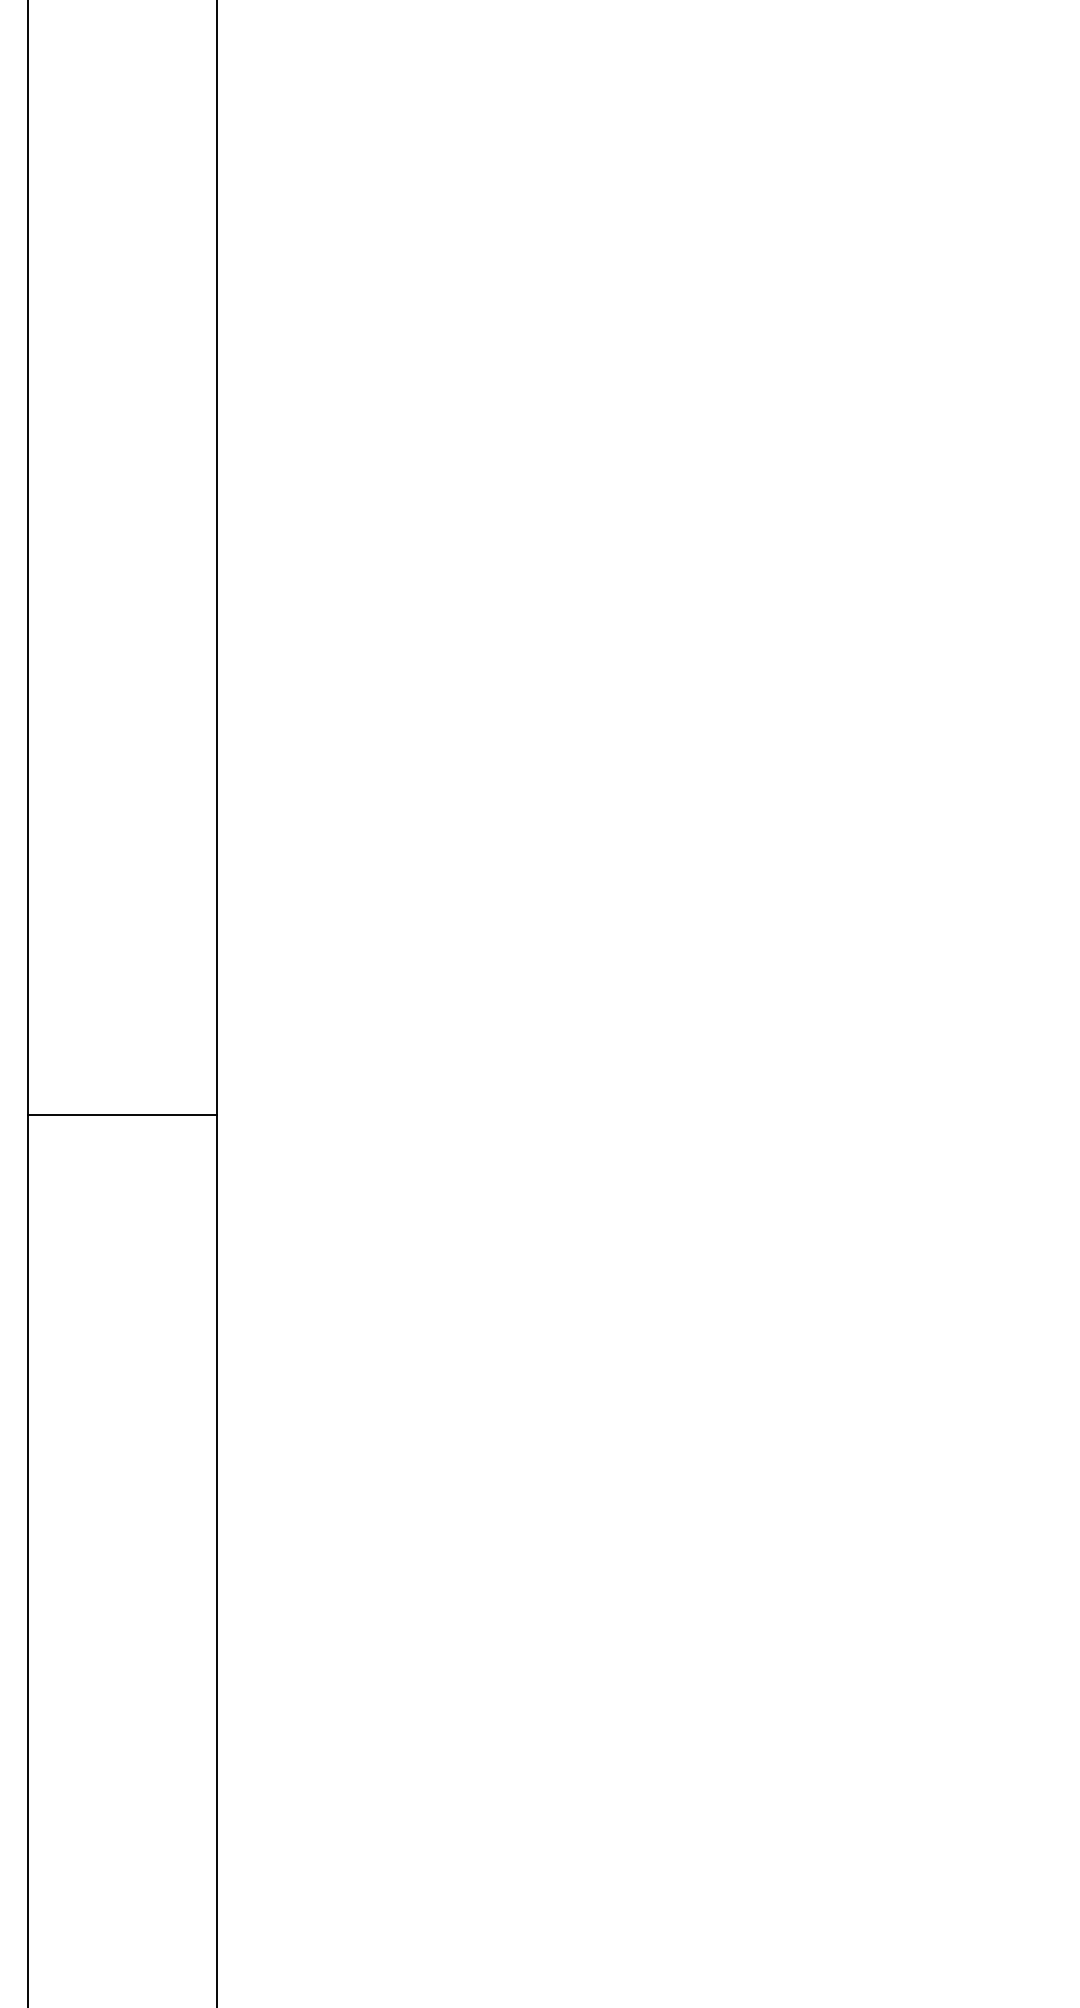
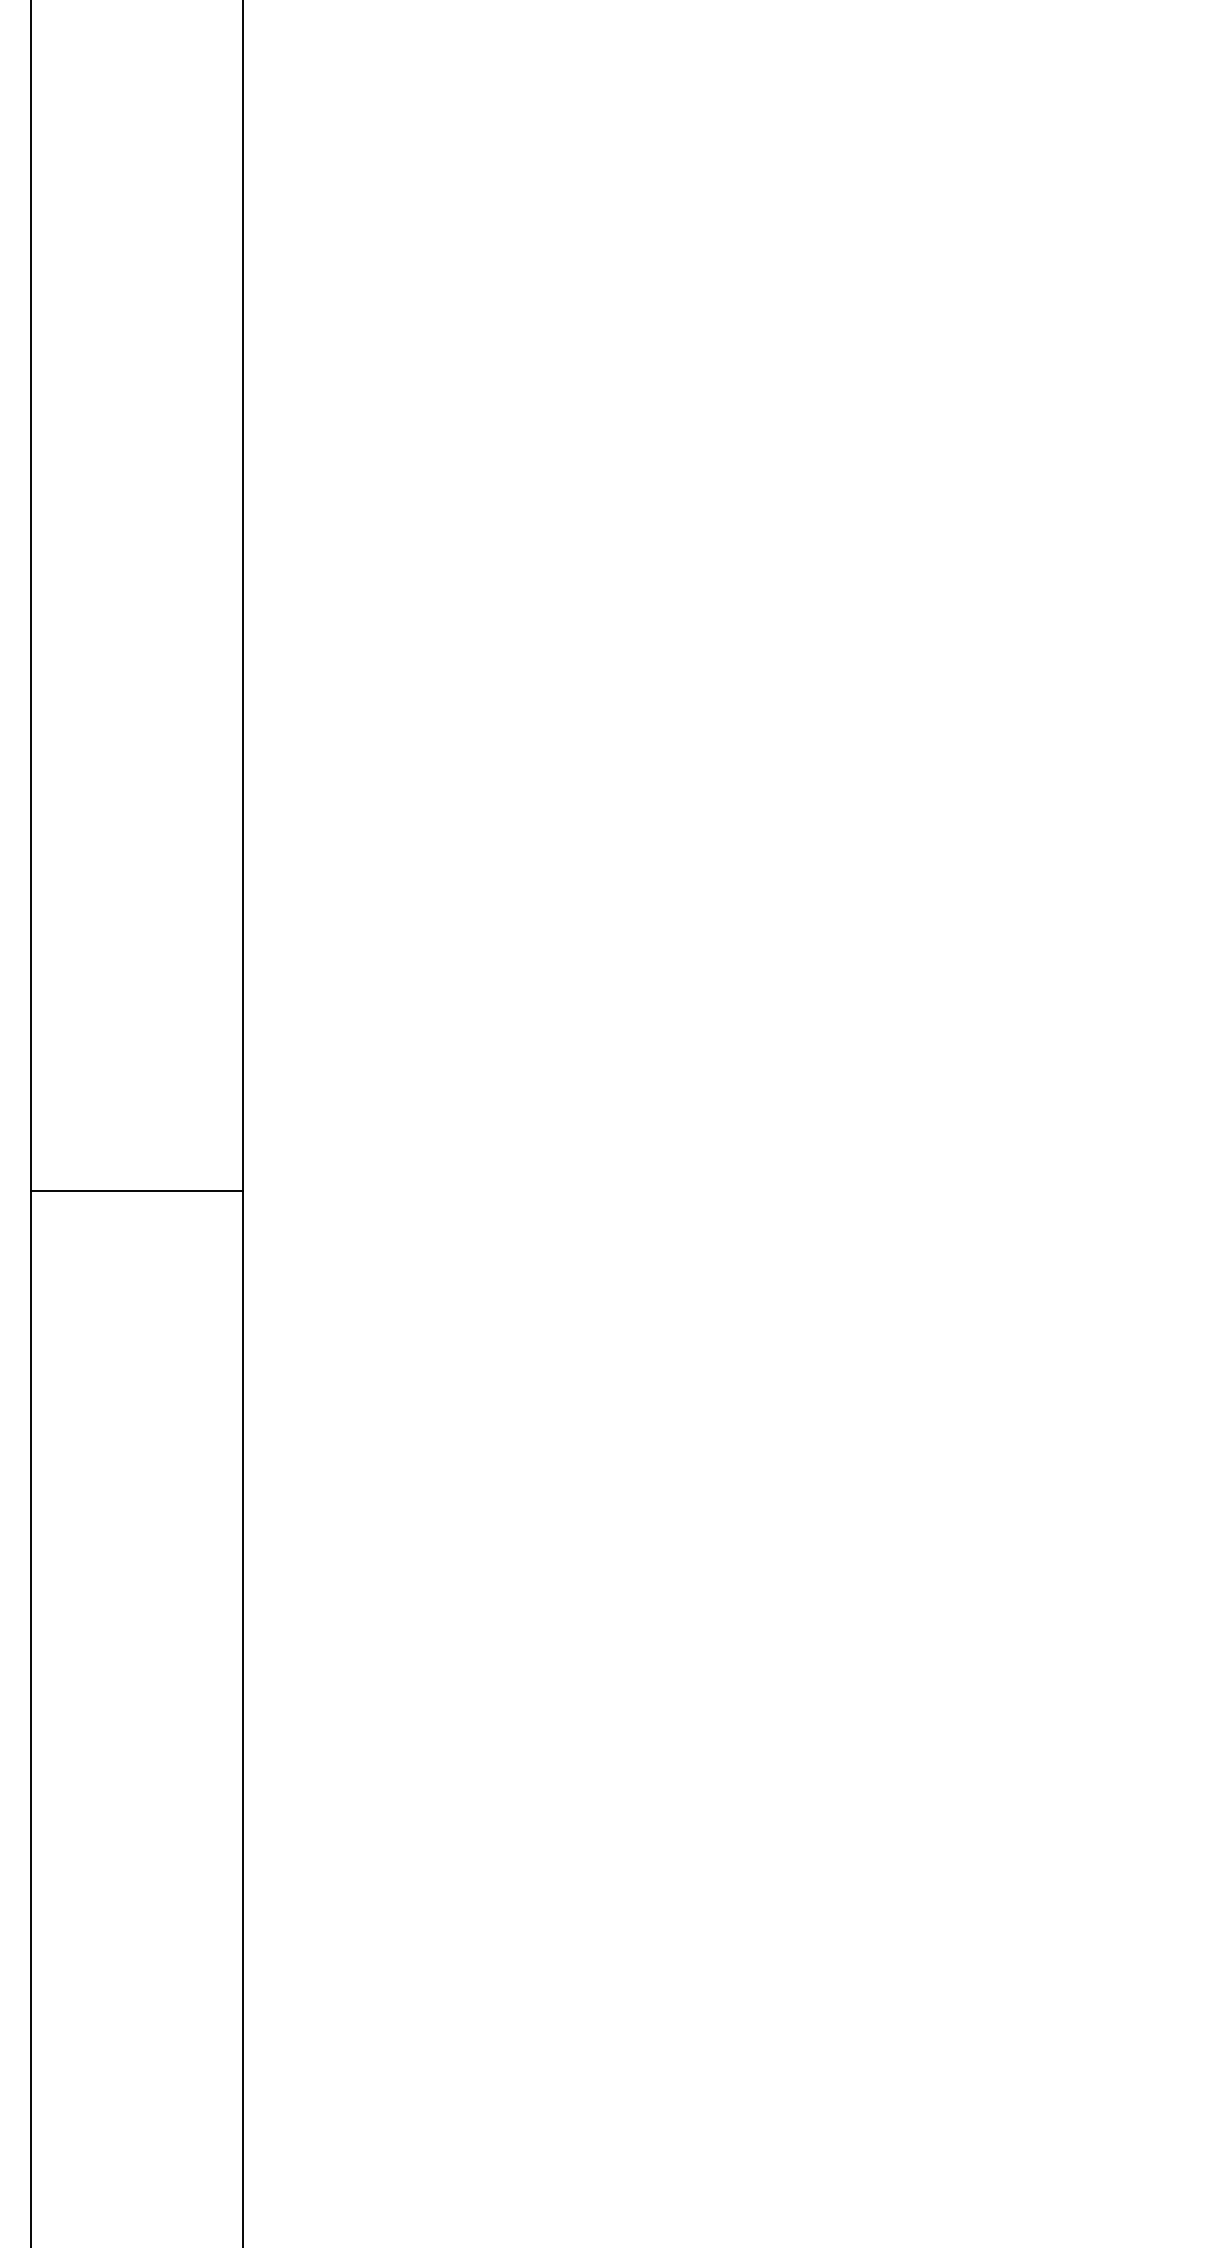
line: (121, 1115) -> (136, 1191), moved

